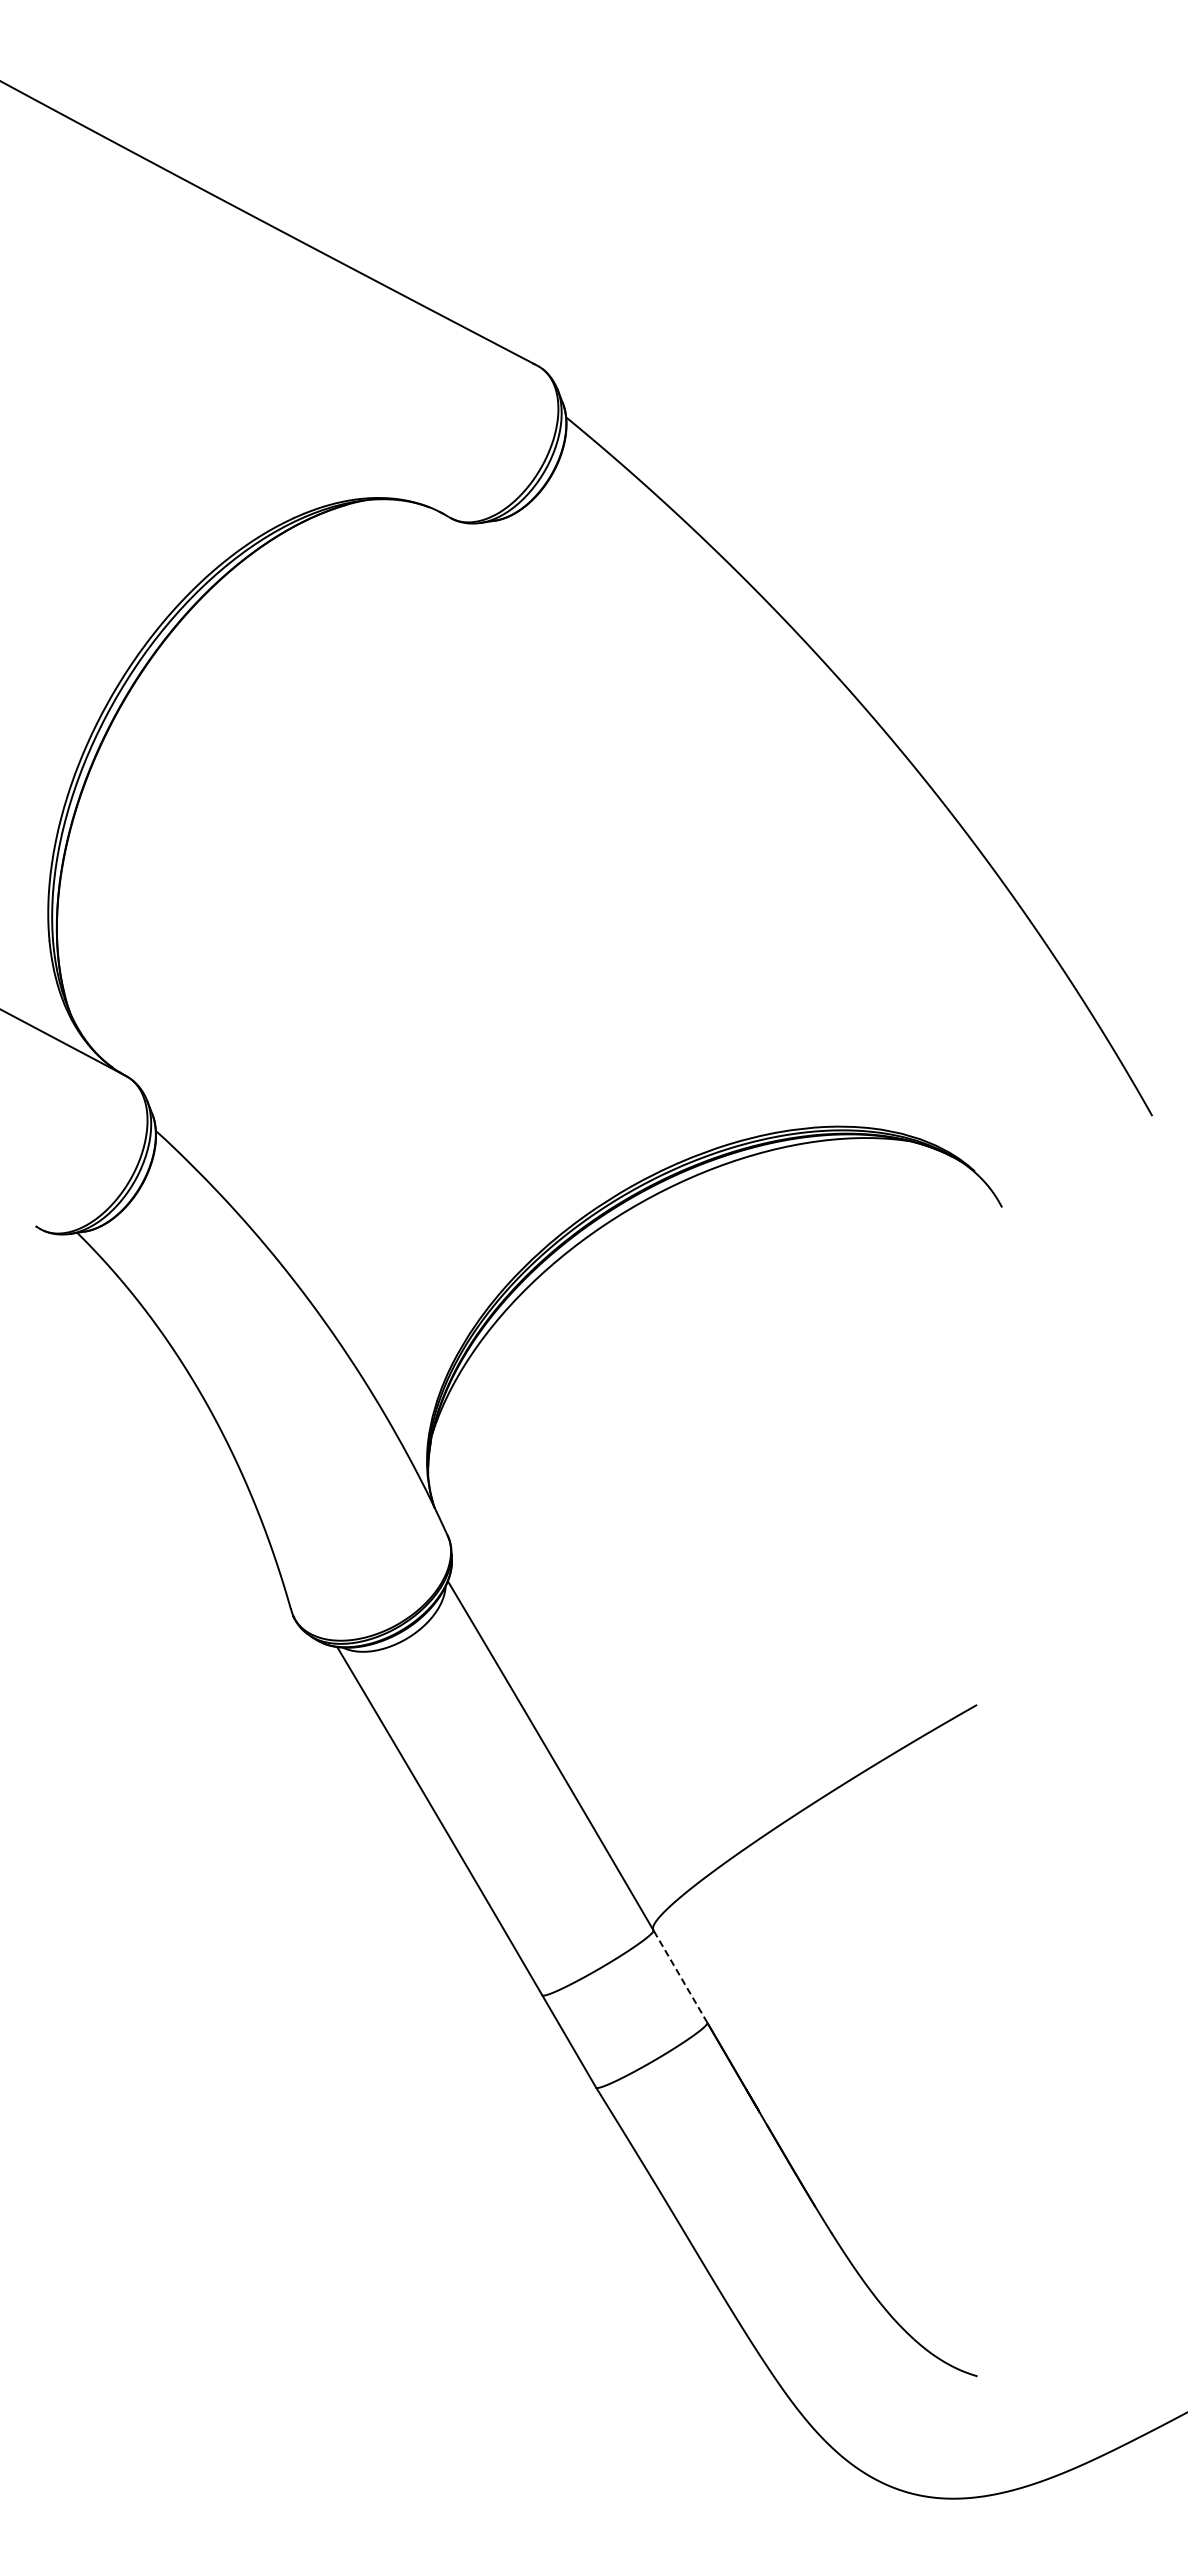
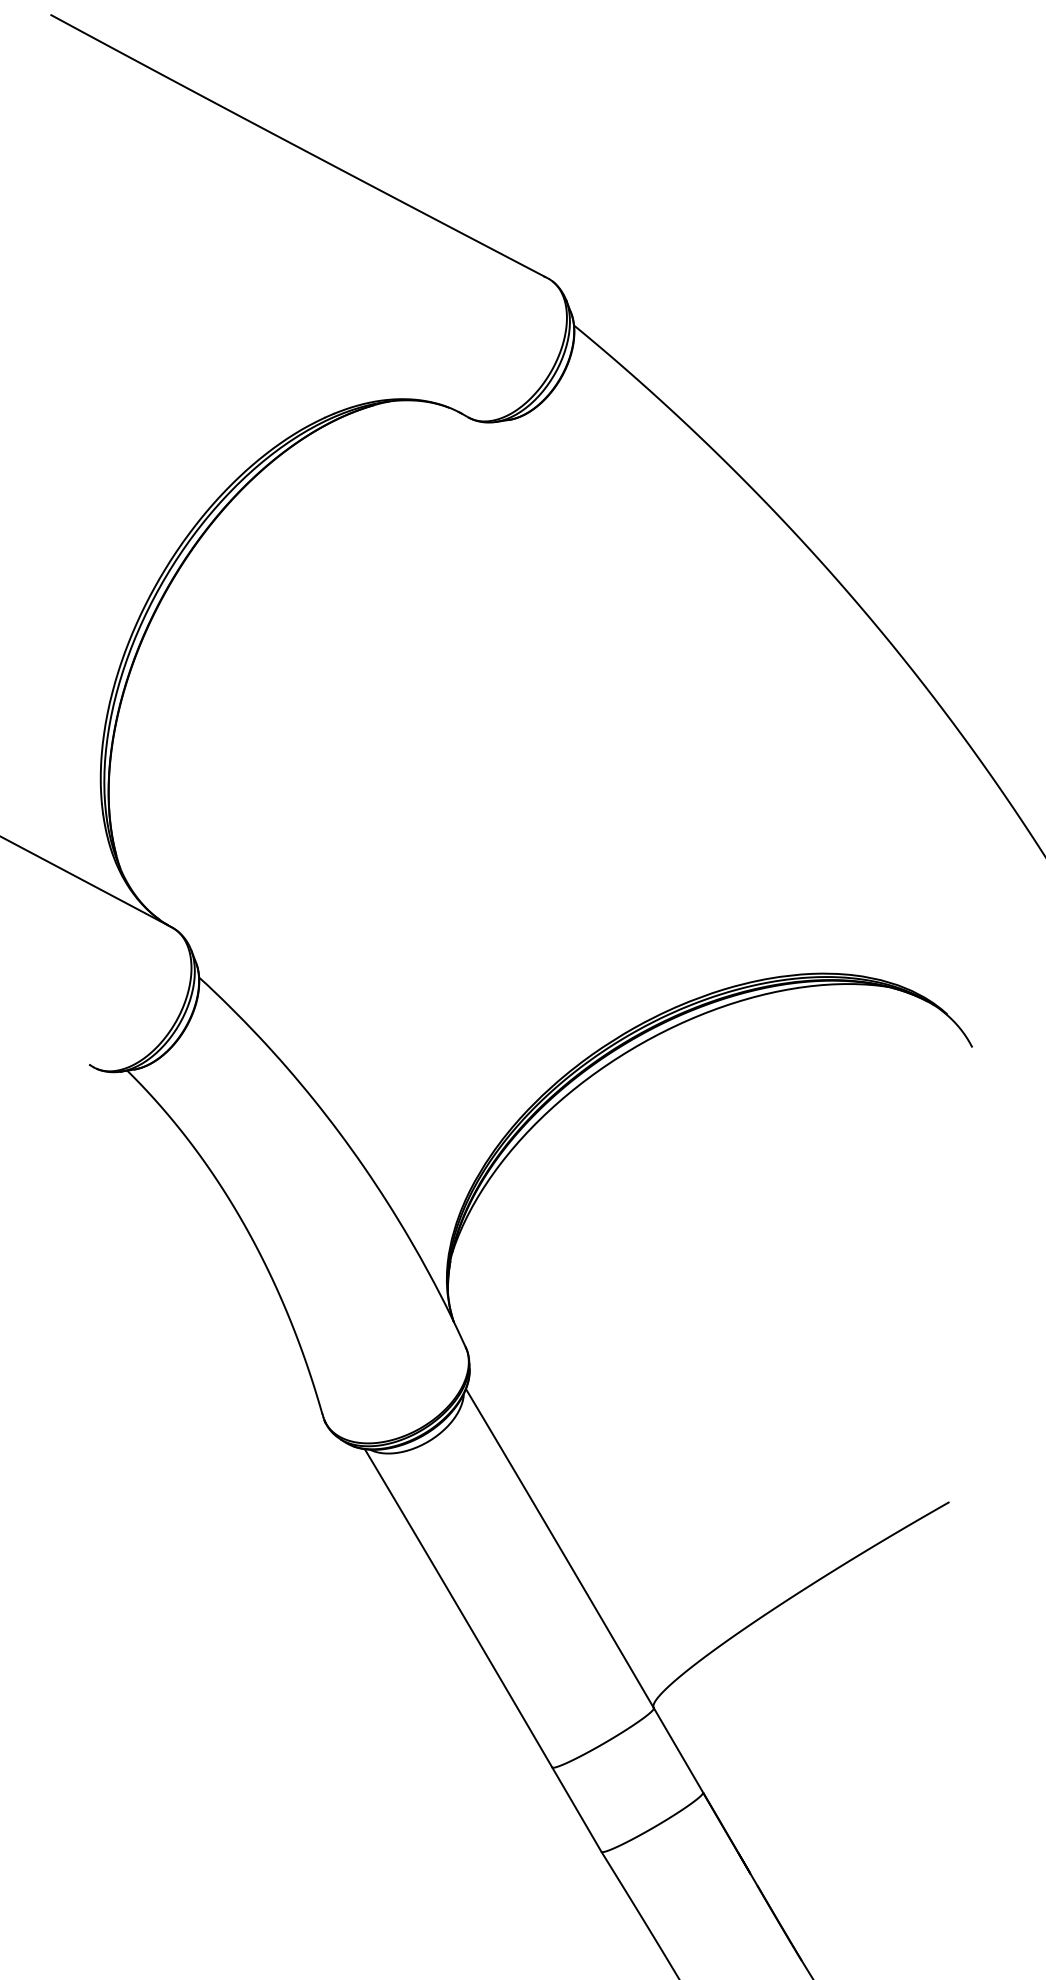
line: (680, 1976) -> (678, 1750), dashed -> solid

